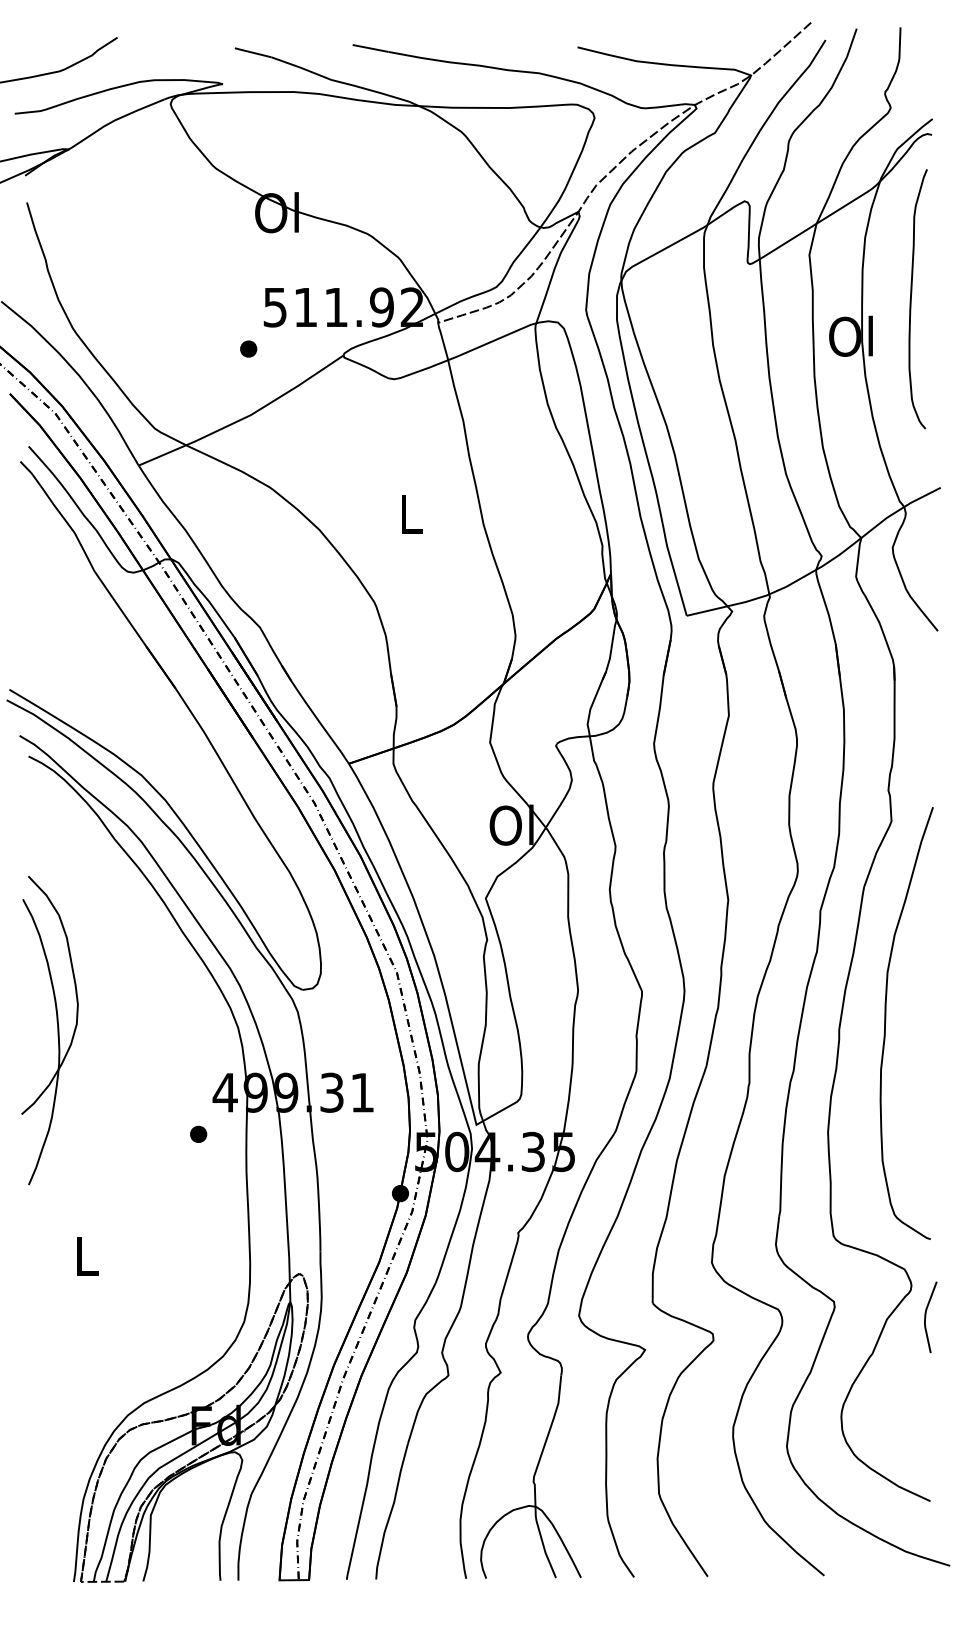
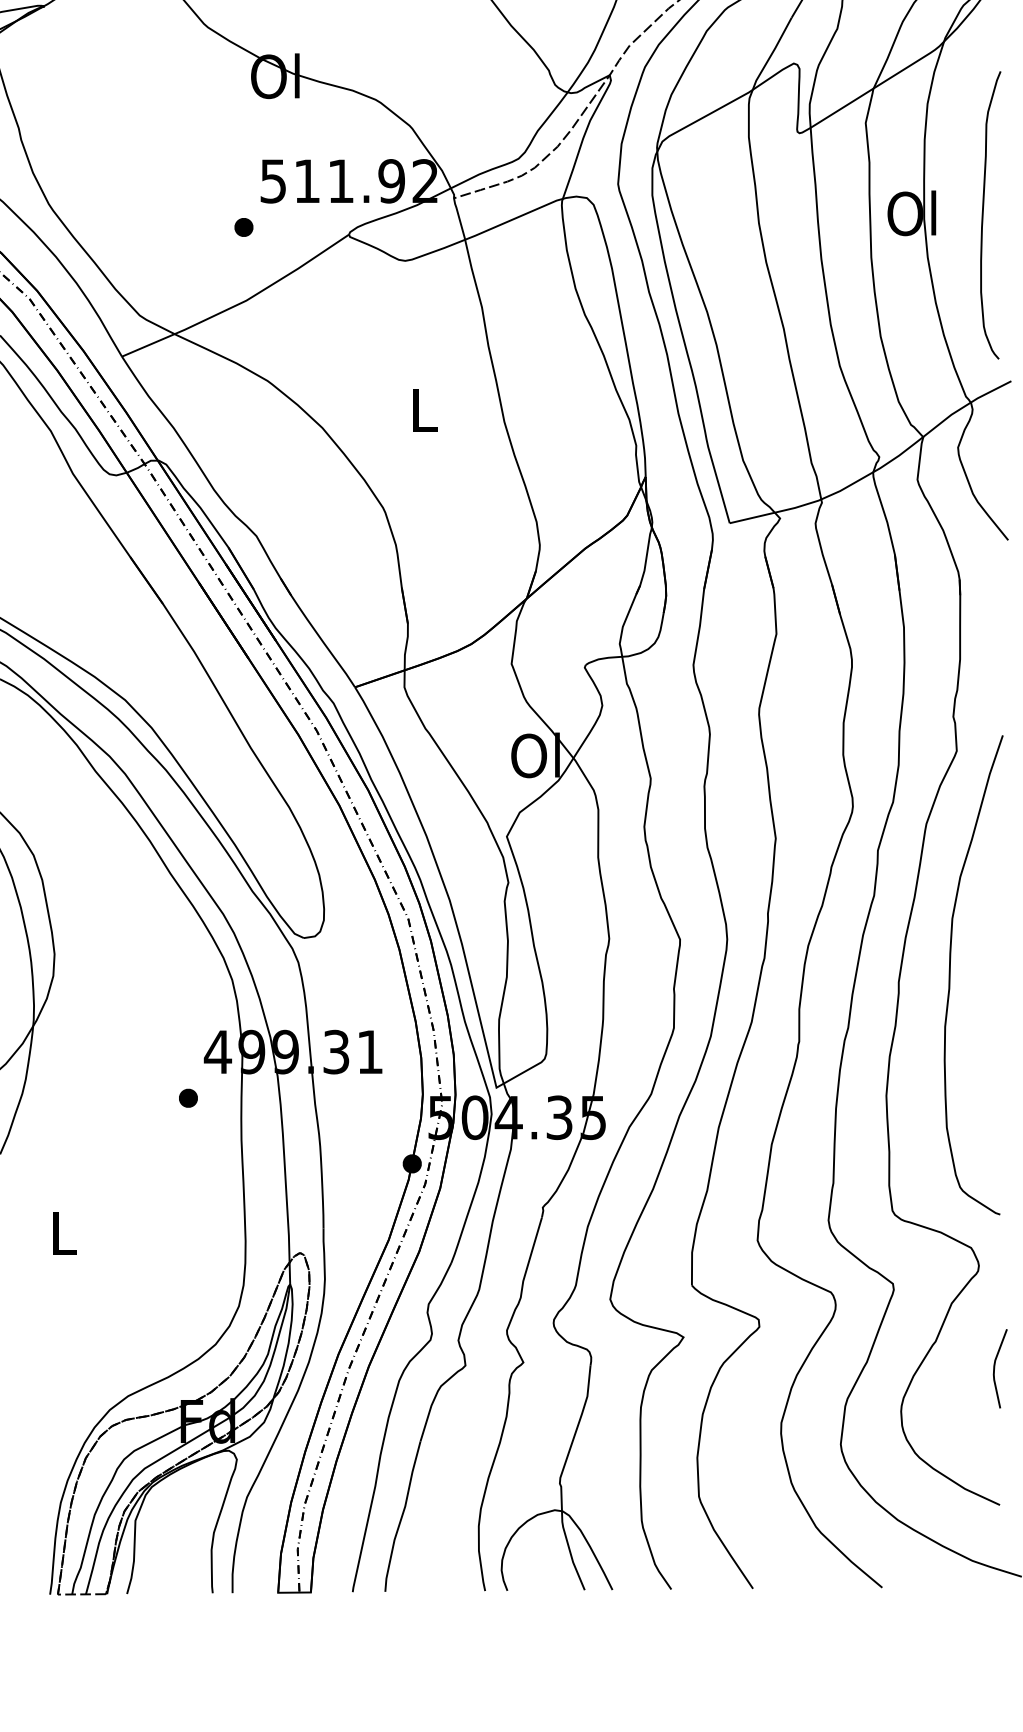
curve: (911, 299) -> (983, 215), moved
curve: (926, 1317) -> (995, 1368), moved

